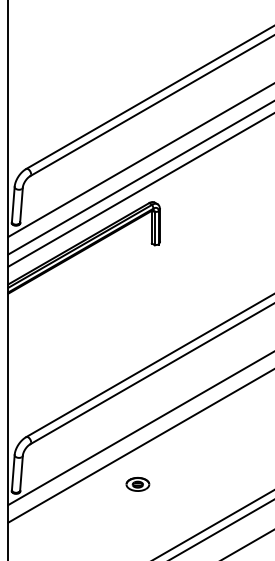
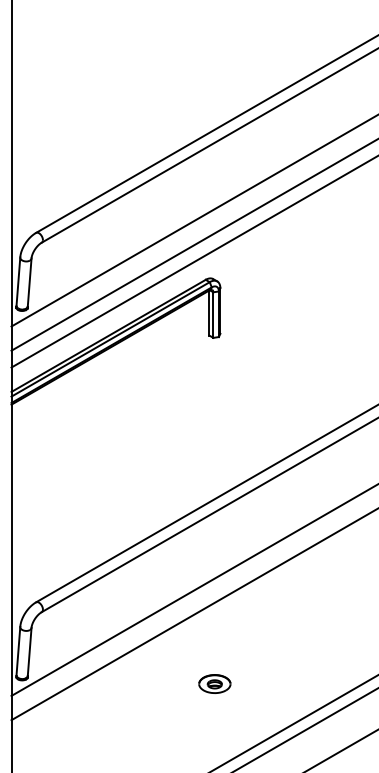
part: (137, 484) -> (214, 684), moved

